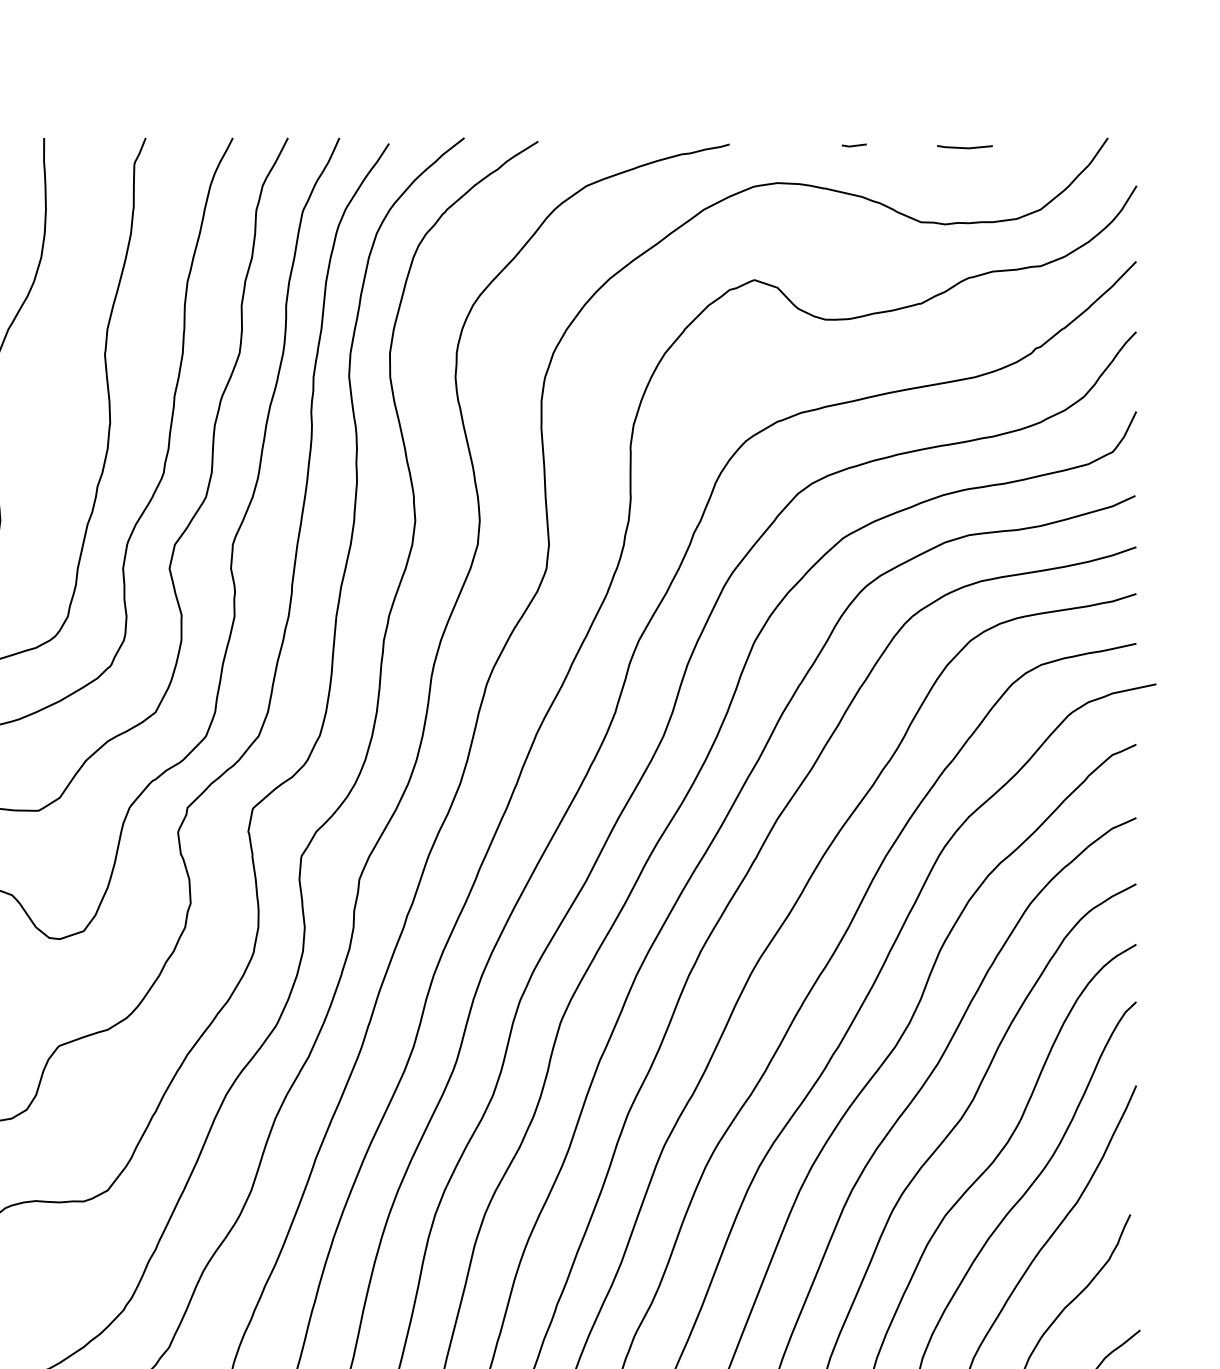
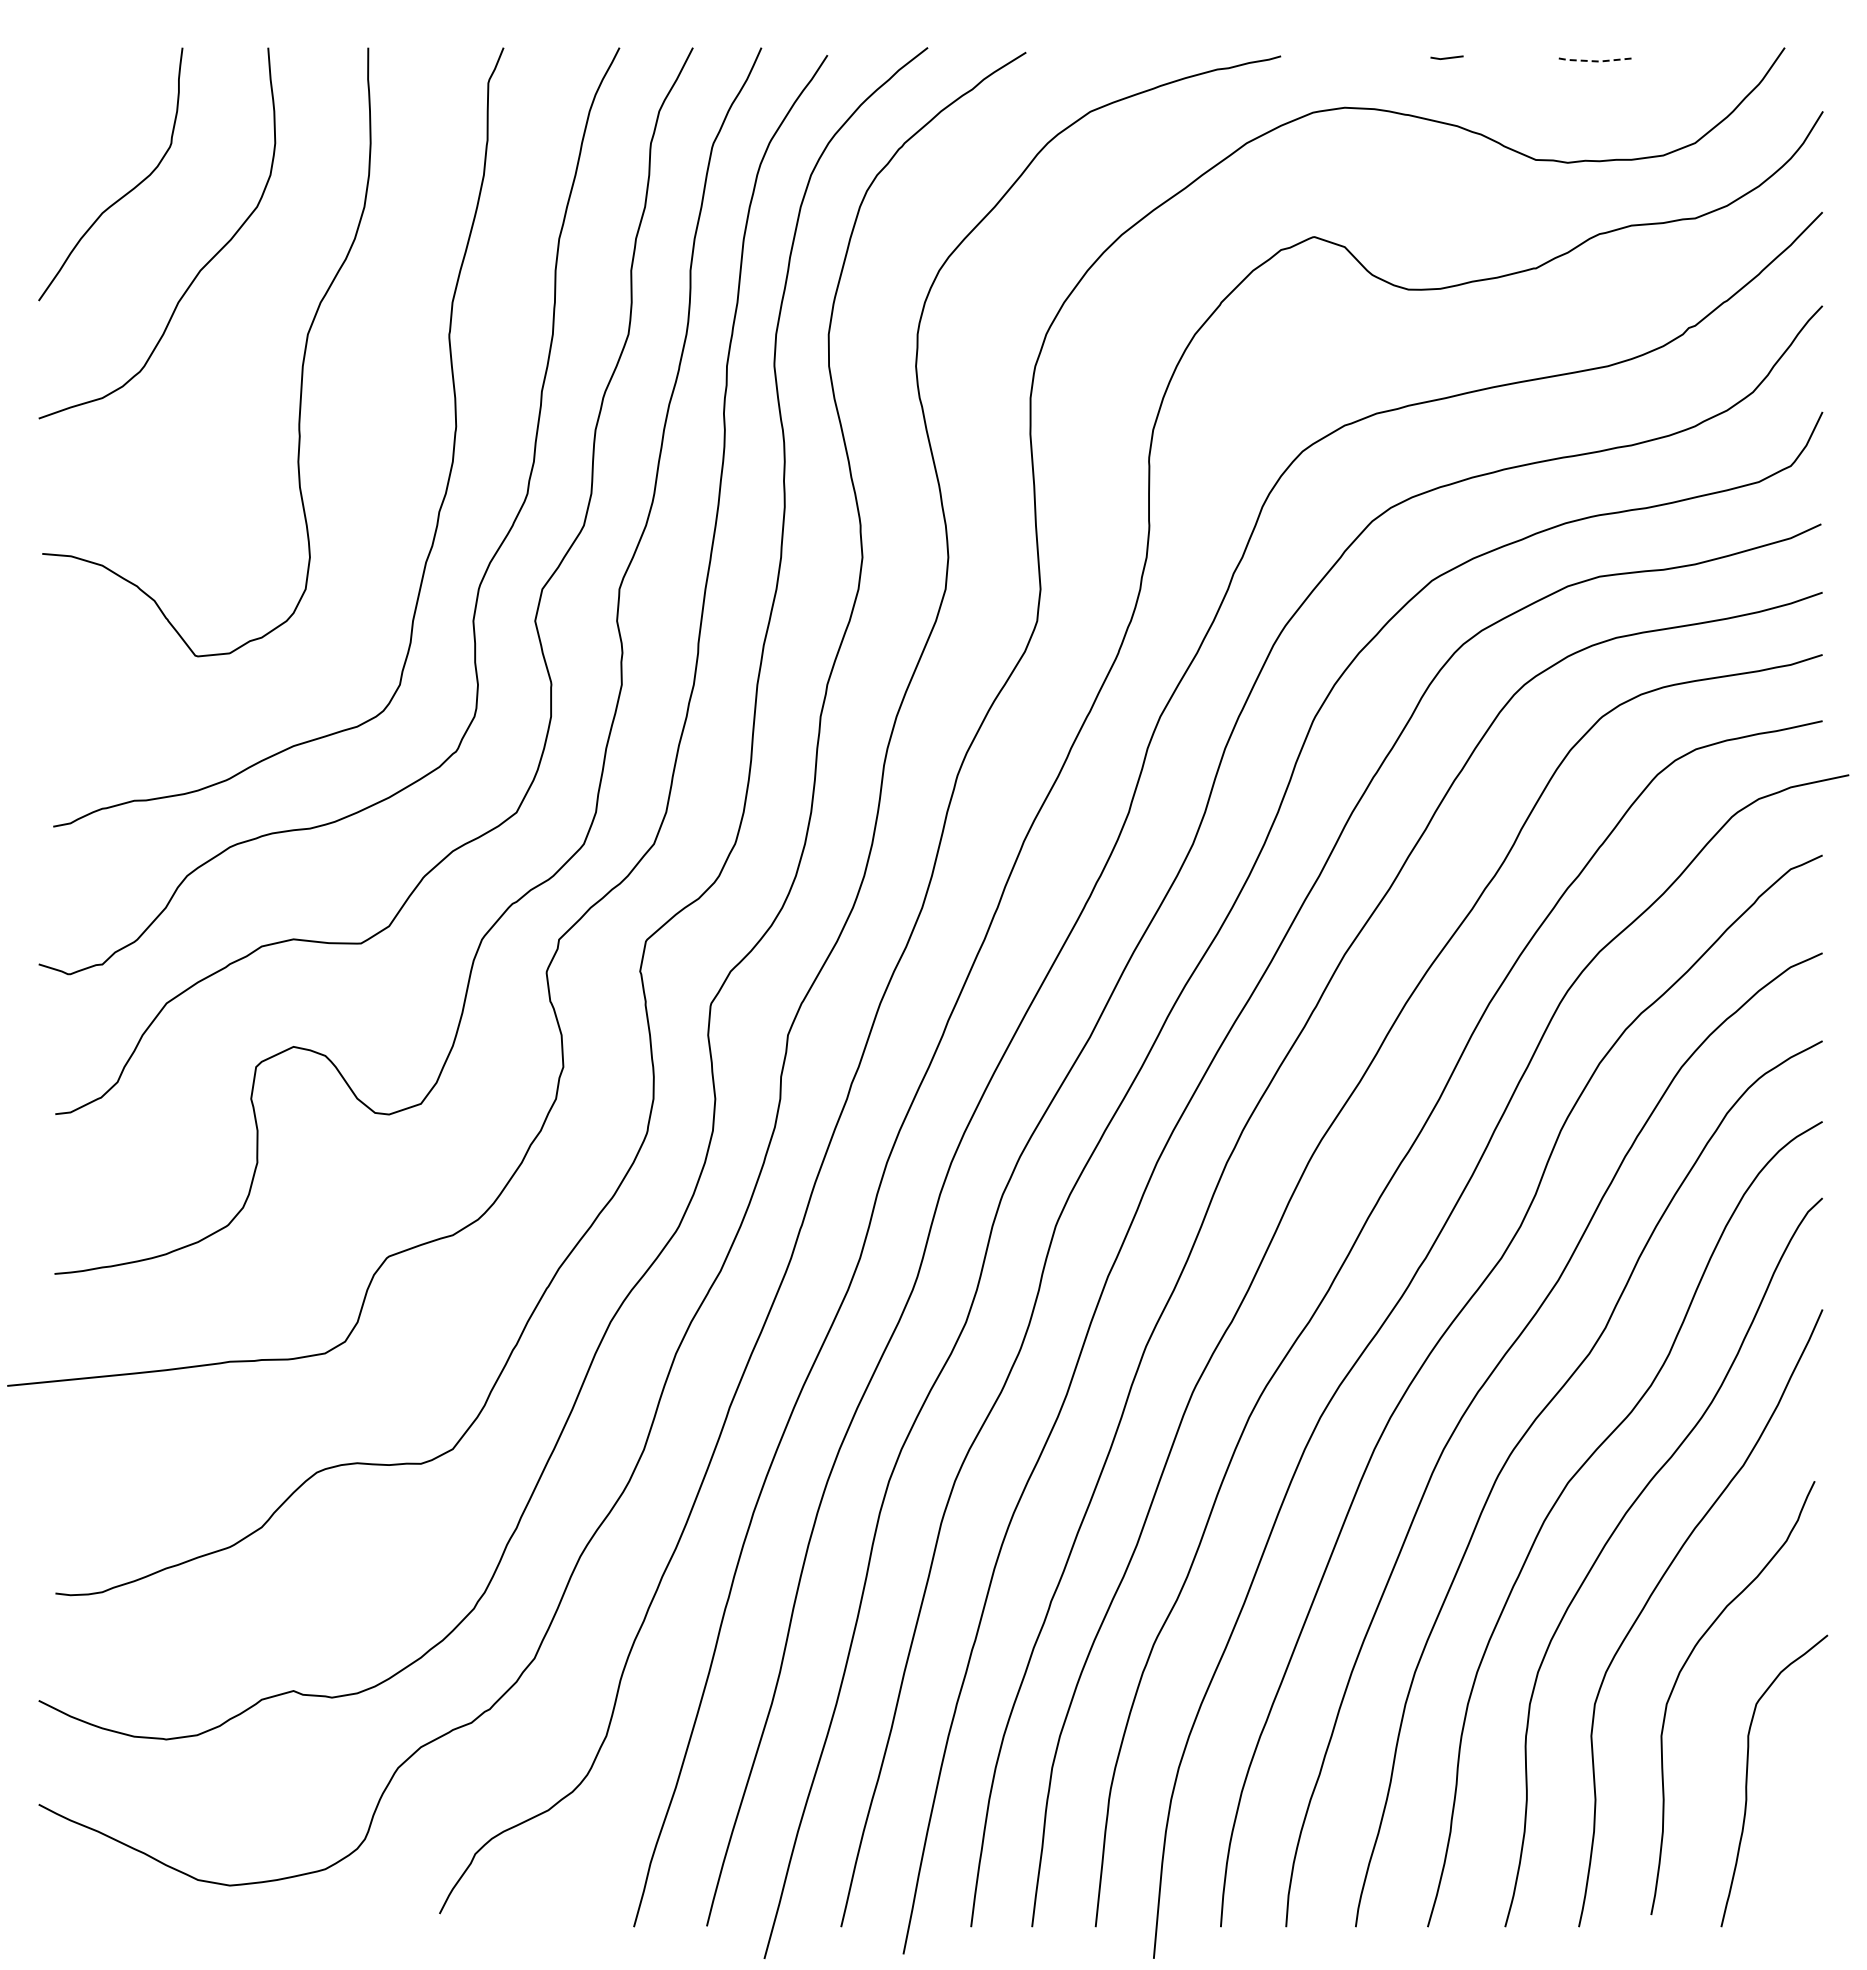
line: (964, 148) -> (1593, 61), solid -> dashed

